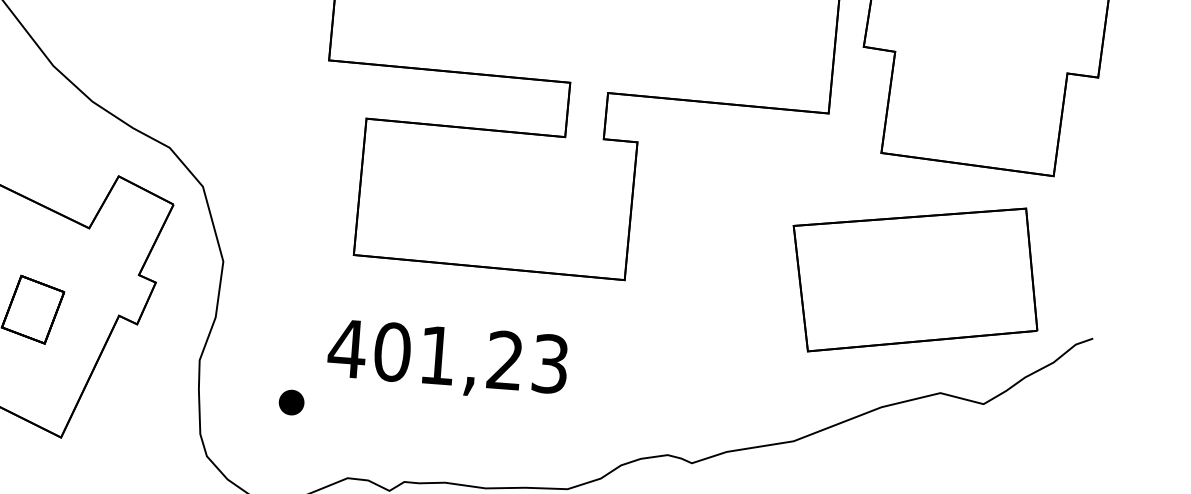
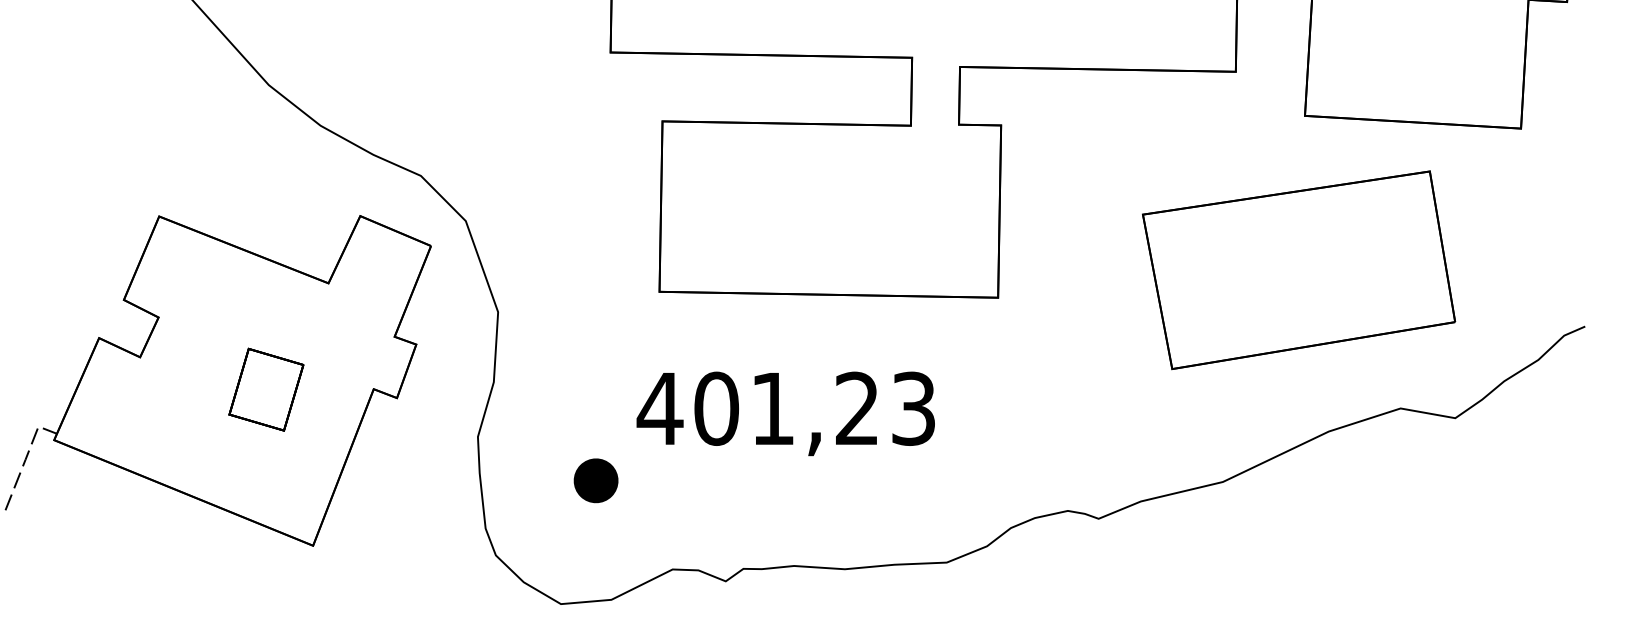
part: (915, 280) -> (1299, 270), moved
part: (291, 402) -> (595, 480), size x1.4

